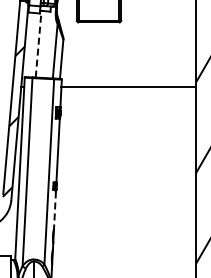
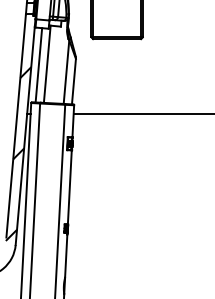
line: (38, 43) -> (47, 63), dashed -> solid
line: (31, 45) -> (39, 65), added
line: (55, 210) -> (66, 256), dashed -> solid

